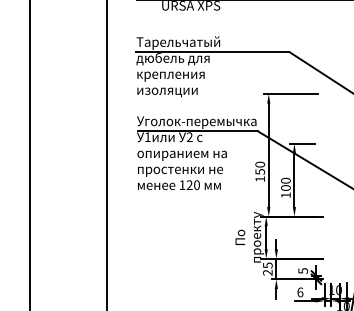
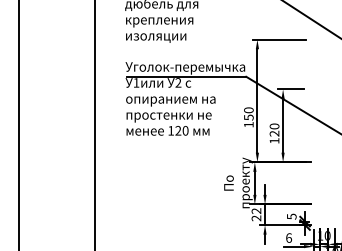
text: (285, 187) -> (274, 133), 100 -> 120
text: (267, 265) -> (256, 211), 25 -> 22

